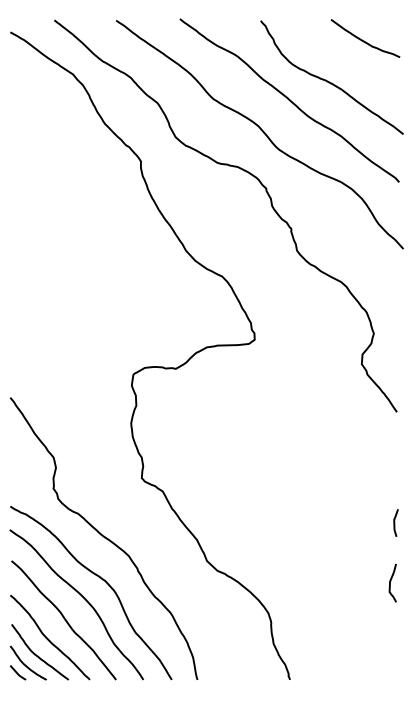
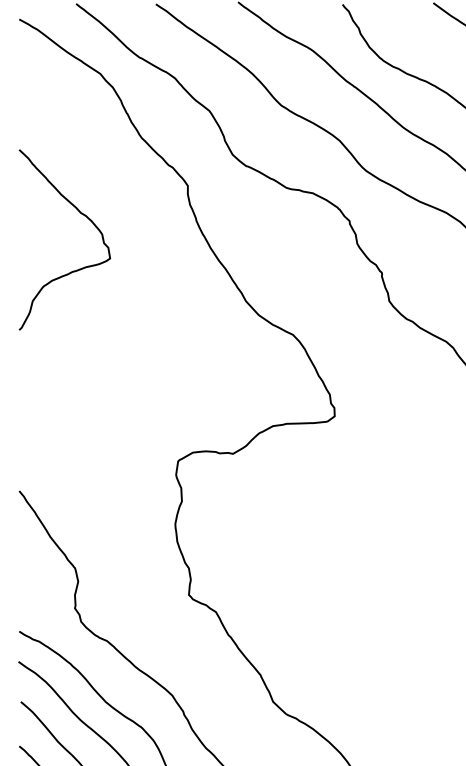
curve: (59, 184) -> (82, 215), added

